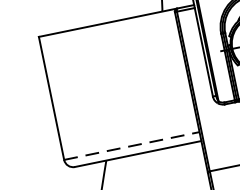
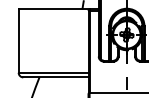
line: (131, 145) -> (53, 72), dashed -> solid

